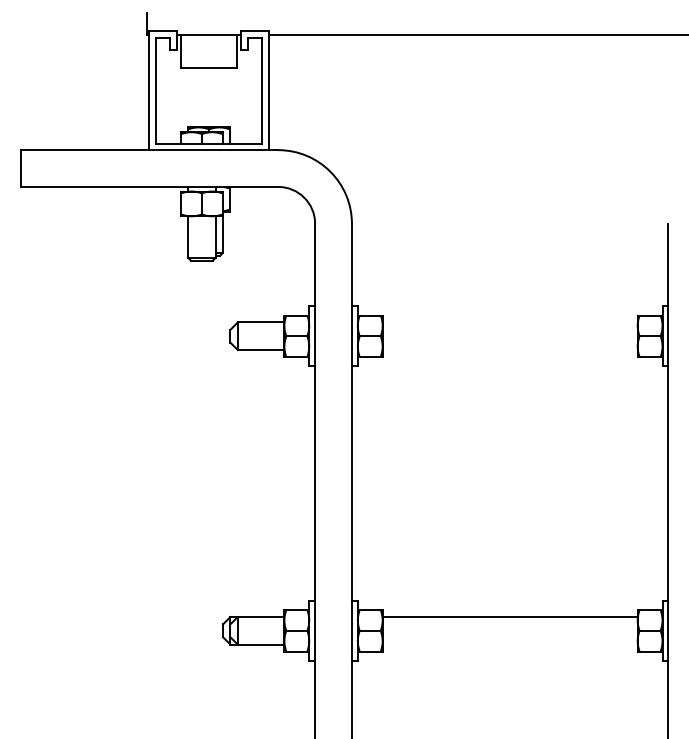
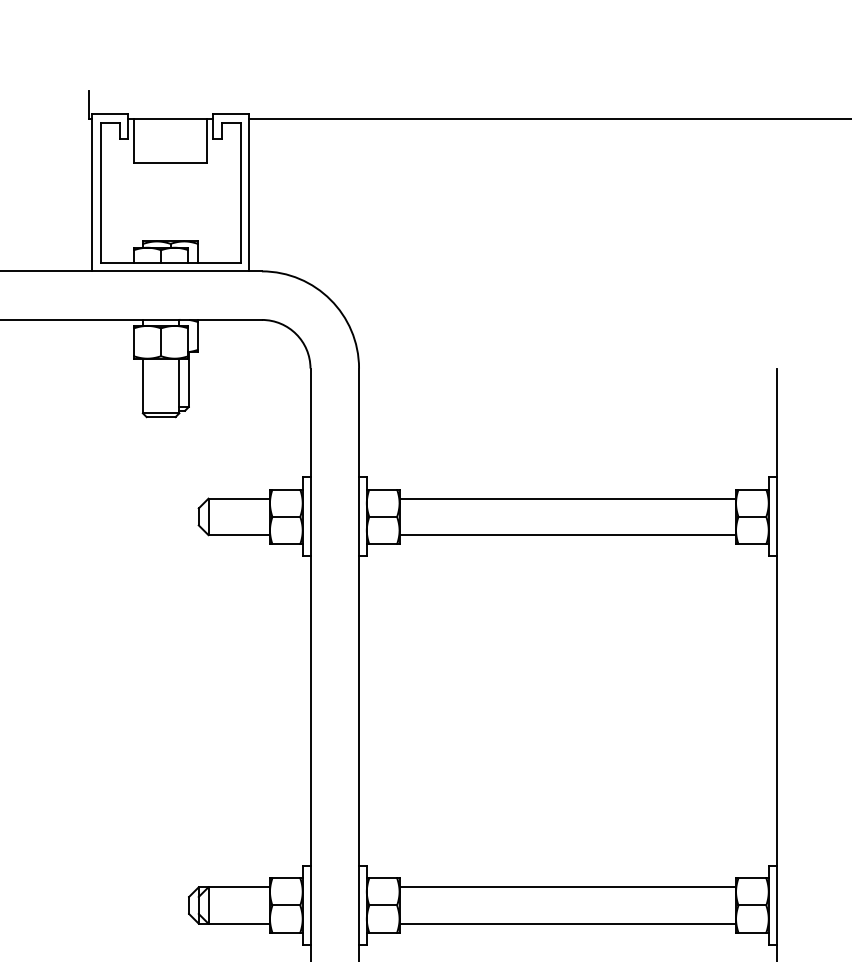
line: (509, 322) -> (566, 498), added
line: (509, 350) -> (566, 535), added
line: (509, 644) -> (566, 923), added

